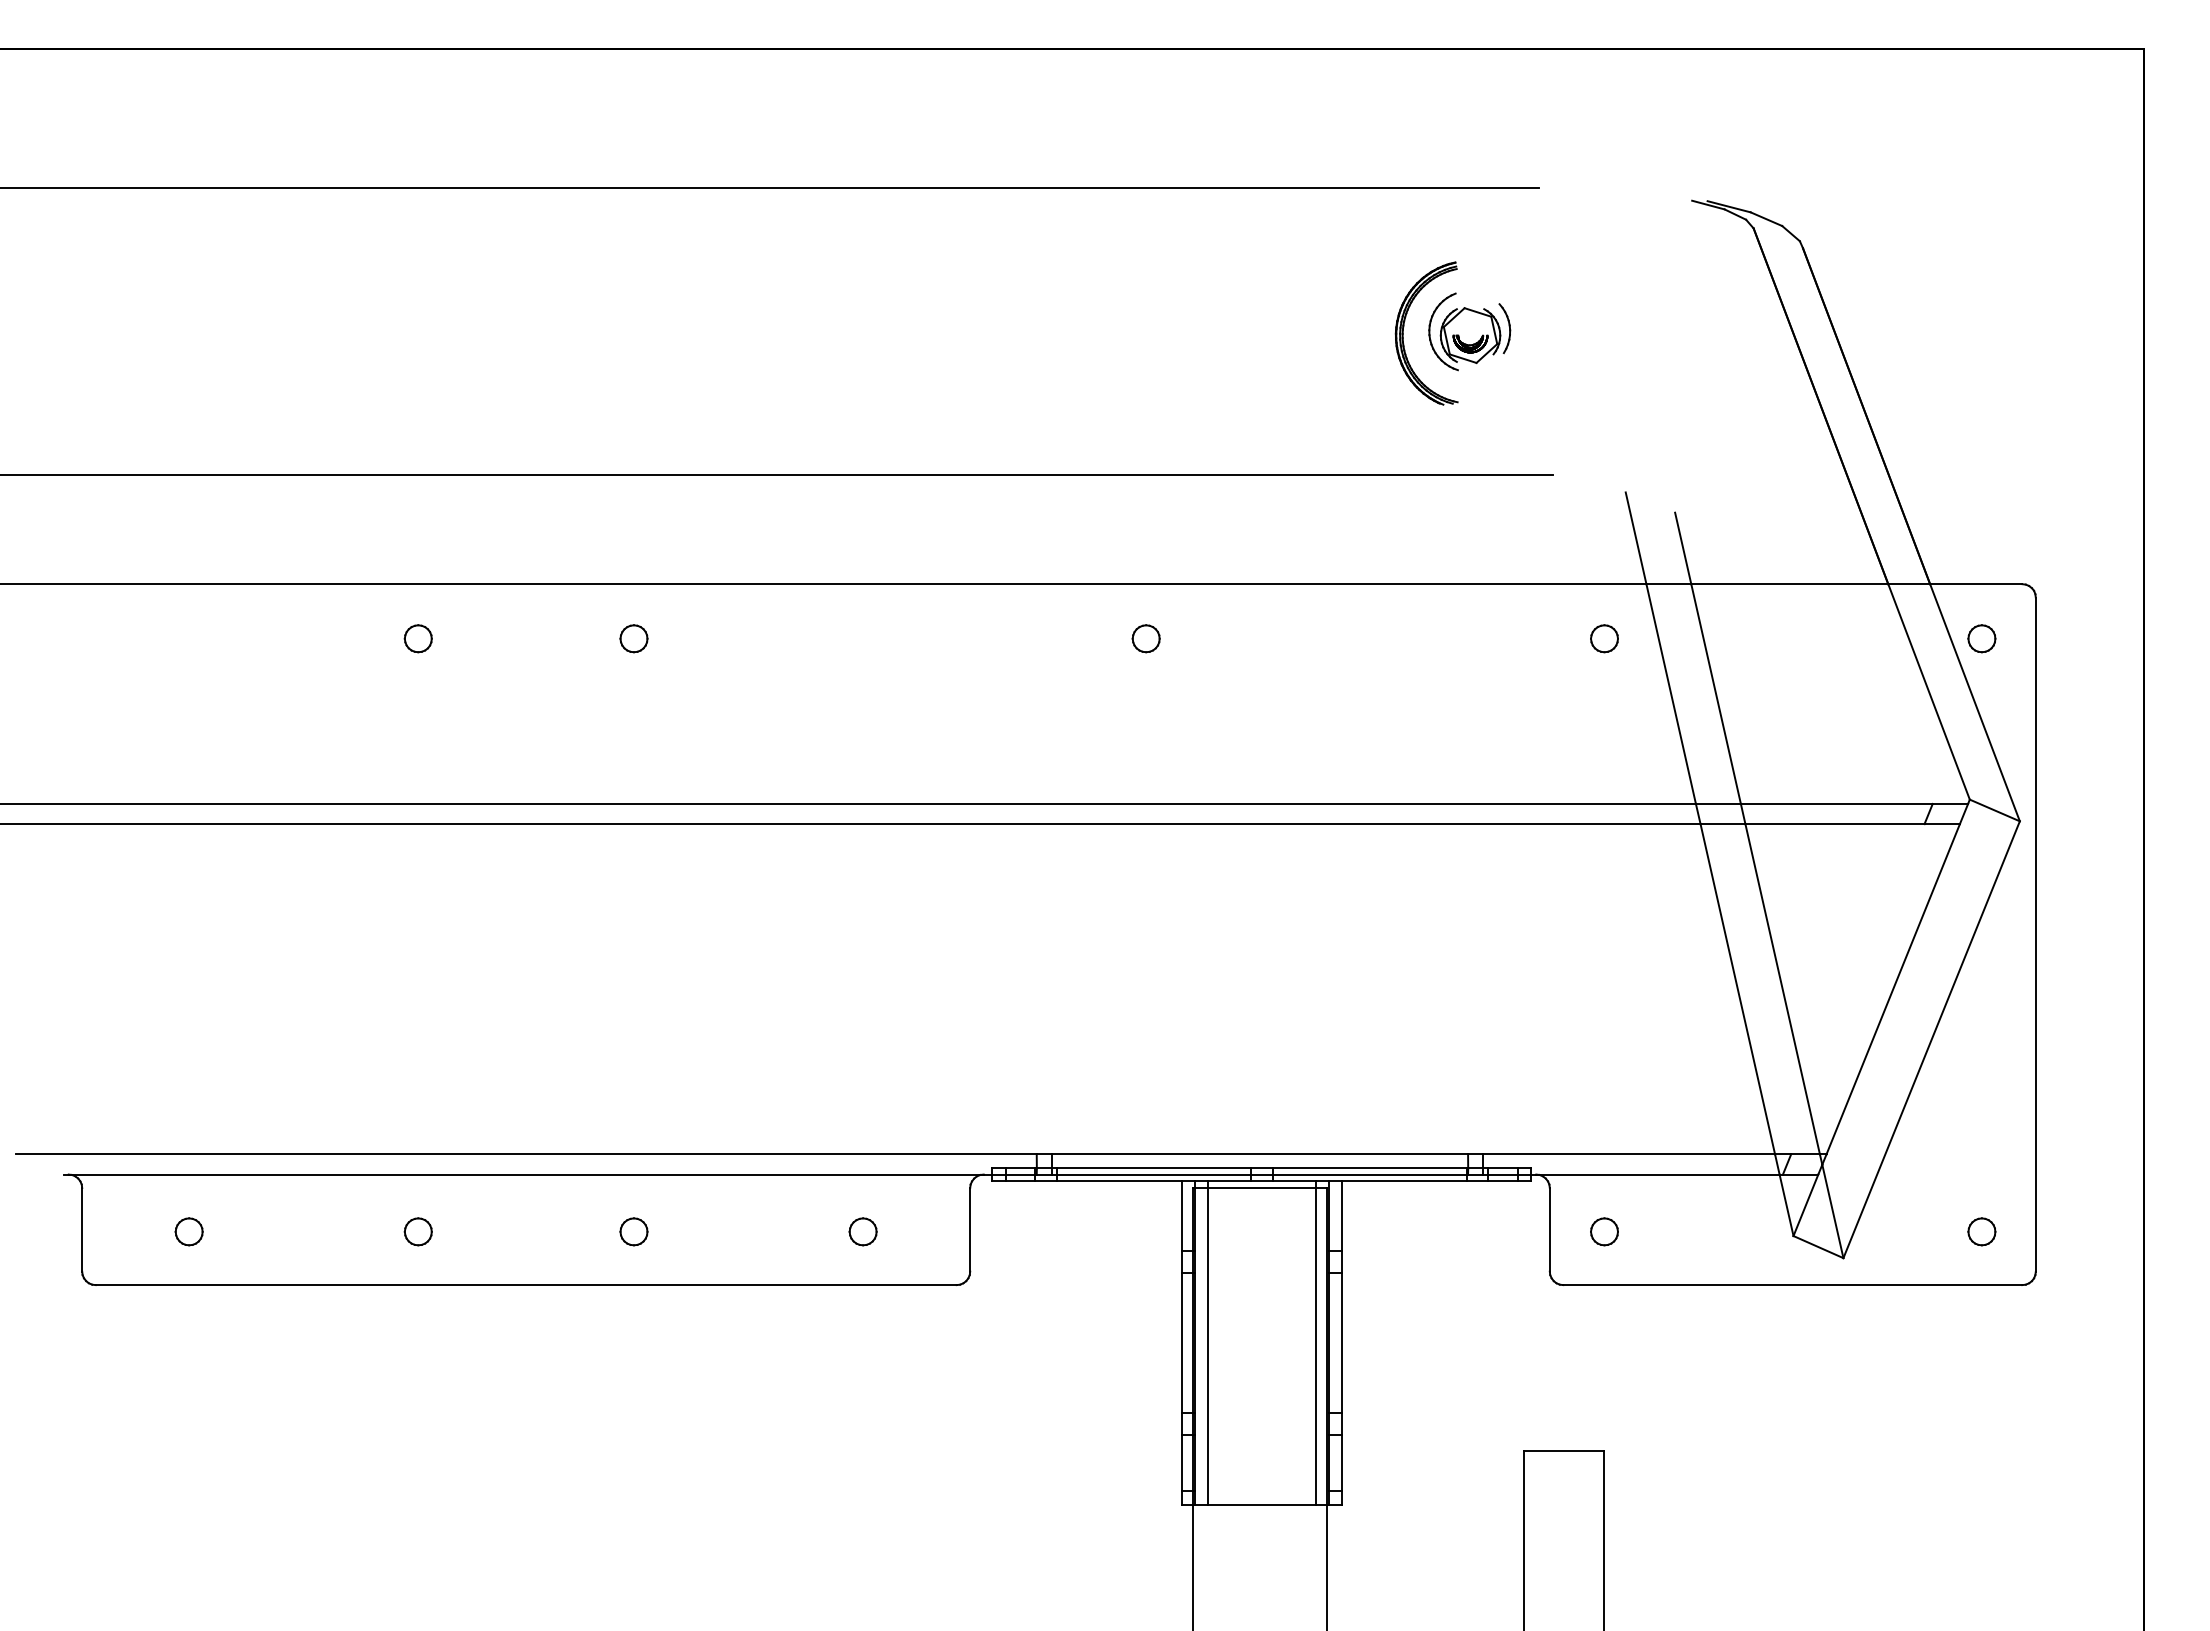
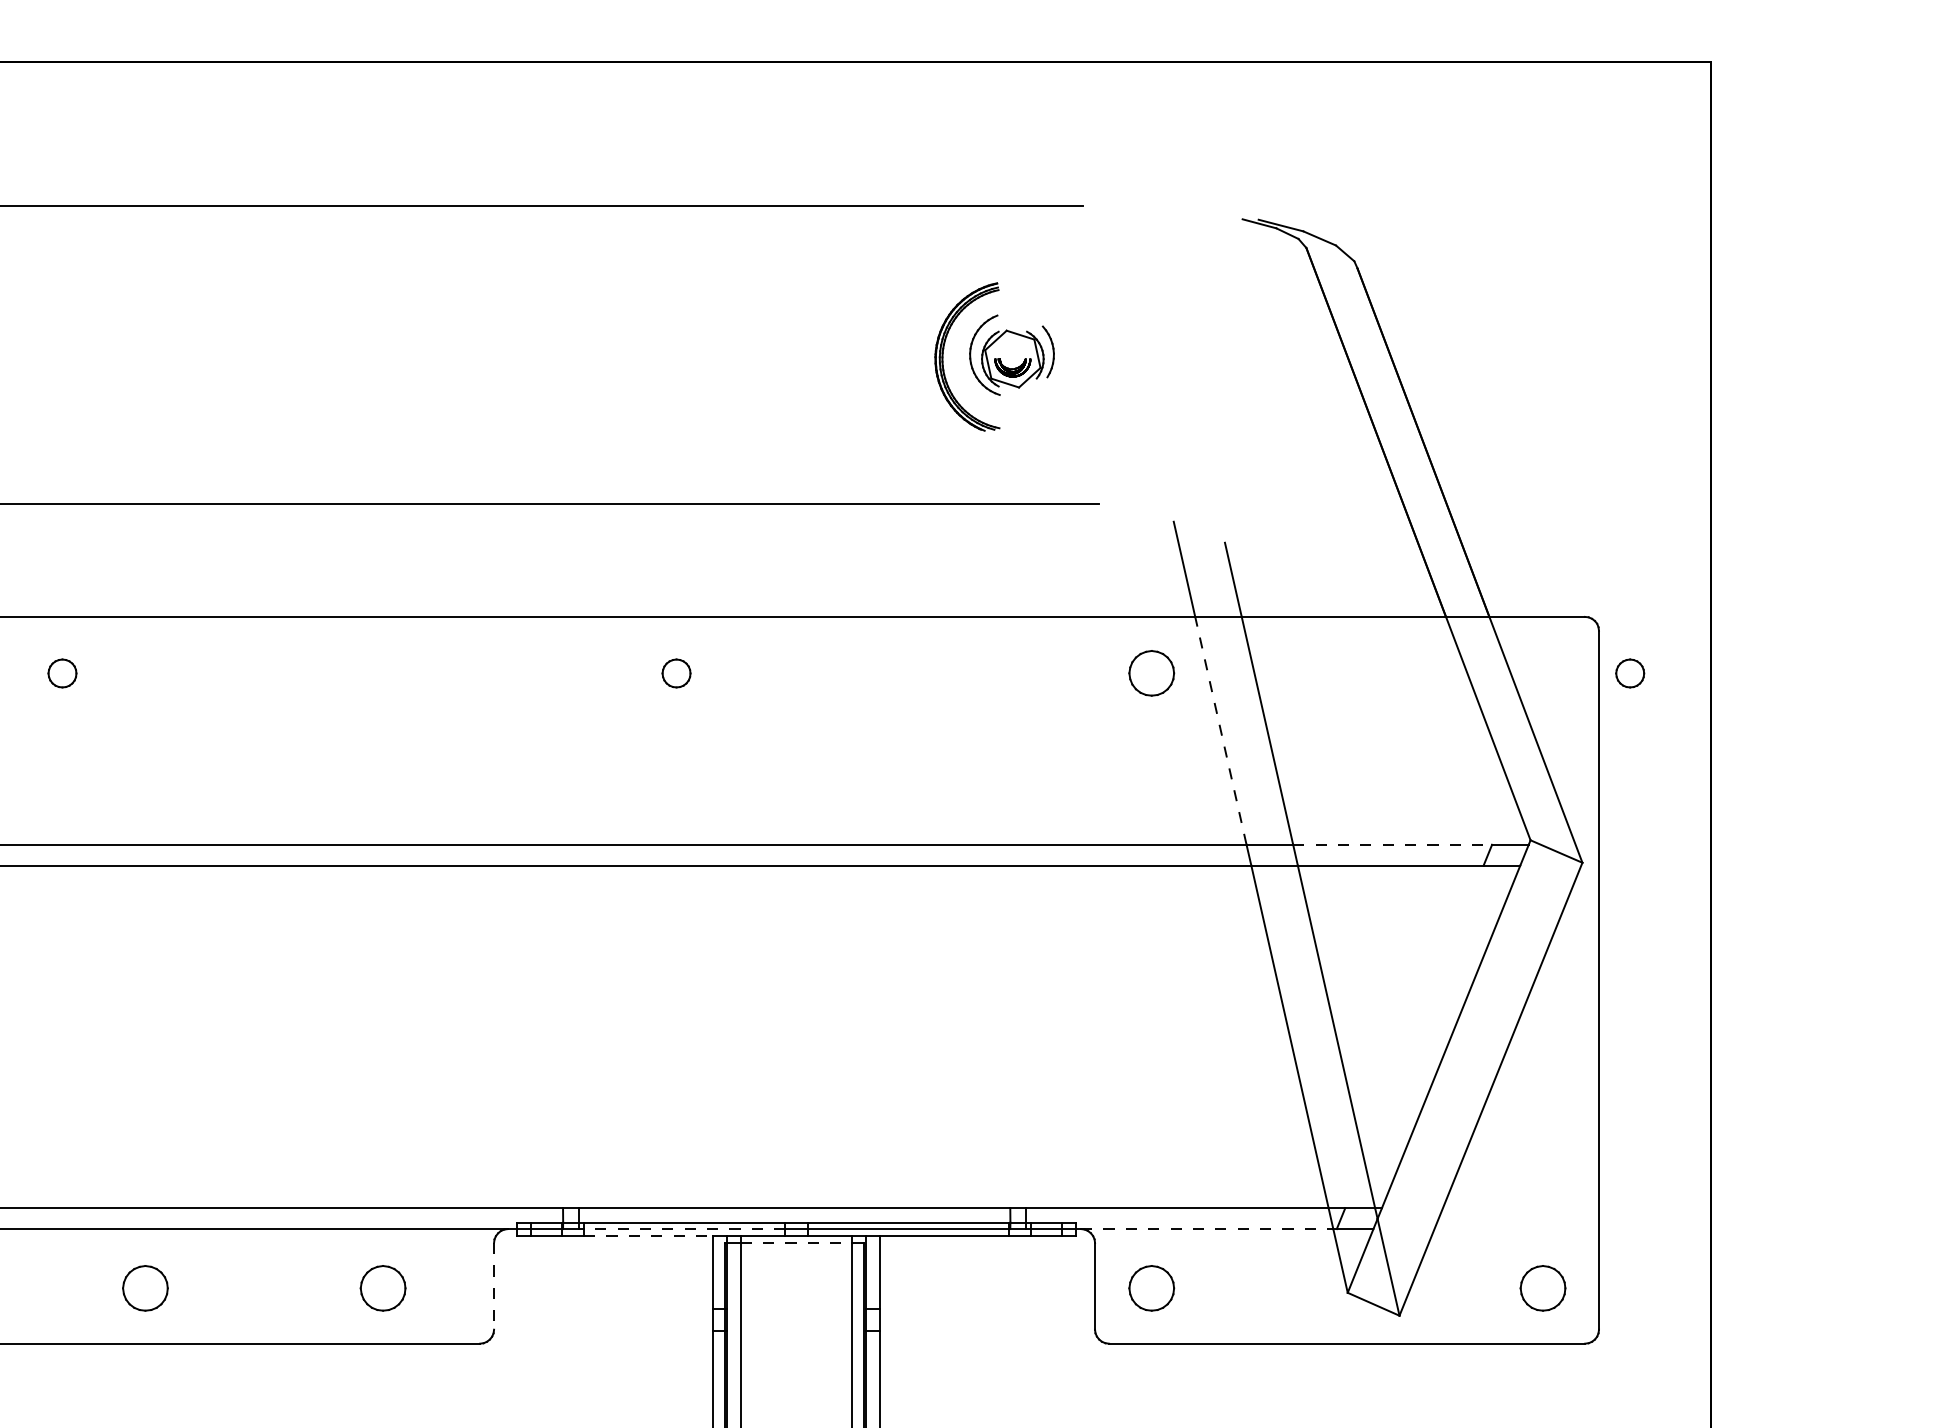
part: (633, 638) -> (61, 673), moved
part: (1604, 638) -> (1151, 673), size x1.6
part: (1981, 638) -> (1629, 673), moved
line: (1671, 694) -> (1221, 731), solid -> dashed
line: (1836, 803) -> (1392, 844), solid -> dashed
line: (1154, 1174) -> (685, 1228), solid -> dashed
line: (1657, 1174) -> (1206, 1228), solid -> dashed
line: (1119, 1181) -> (648, 1236), solid -> dashed
line: (1261, 1187) -> (796, 1242), solid -> dashed
line: (970, 1229) -> (494, 1286), solid -> dashed
part: (633, 1231) -> (144, 1288), size x1.6
part: (862, 1231) -> (382, 1288), size x1.6
part: (1604, 1231) -> (1151, 1288), size x1.6
part: (1981, 1231) -> (1542, 1288), size x1.6

